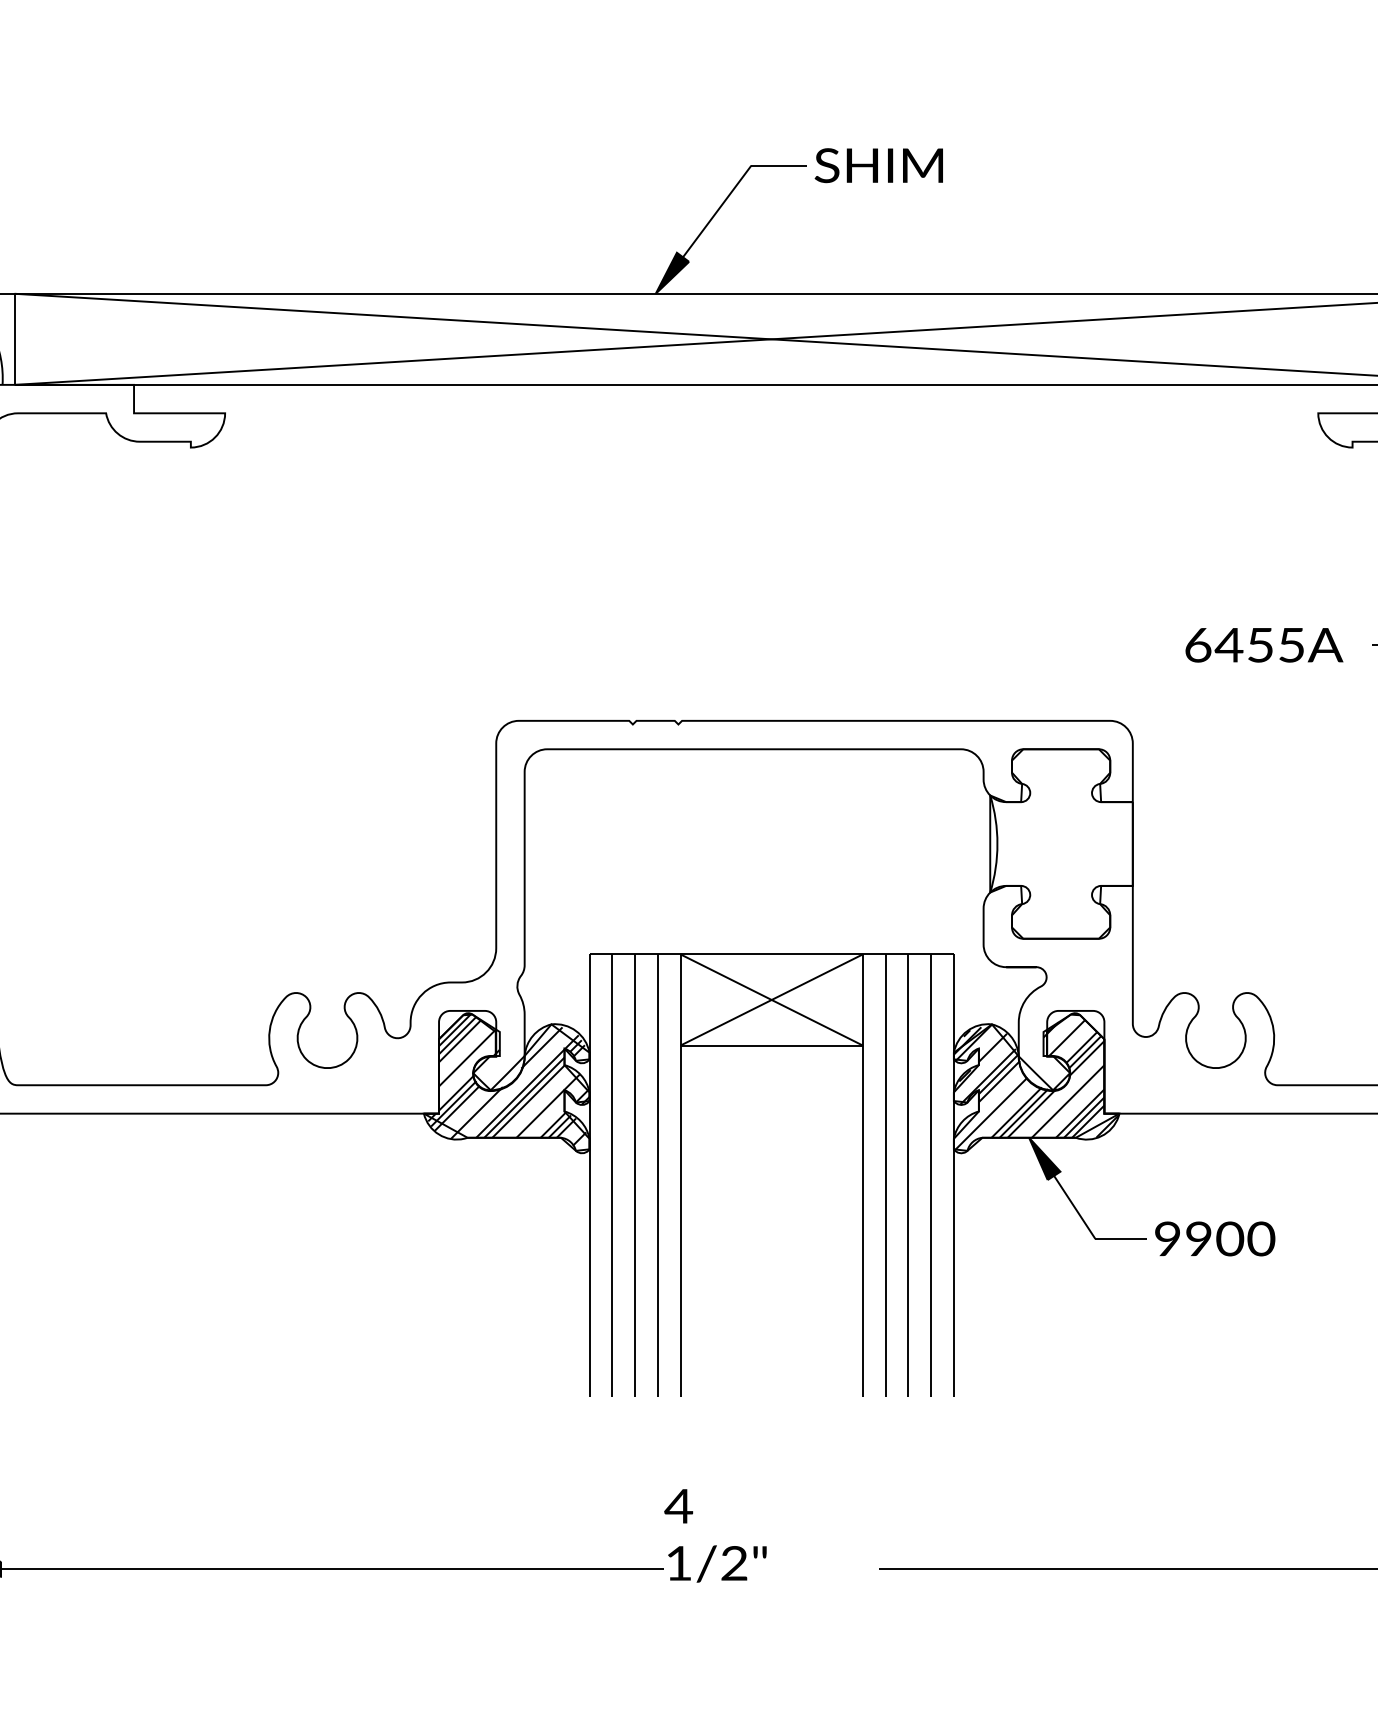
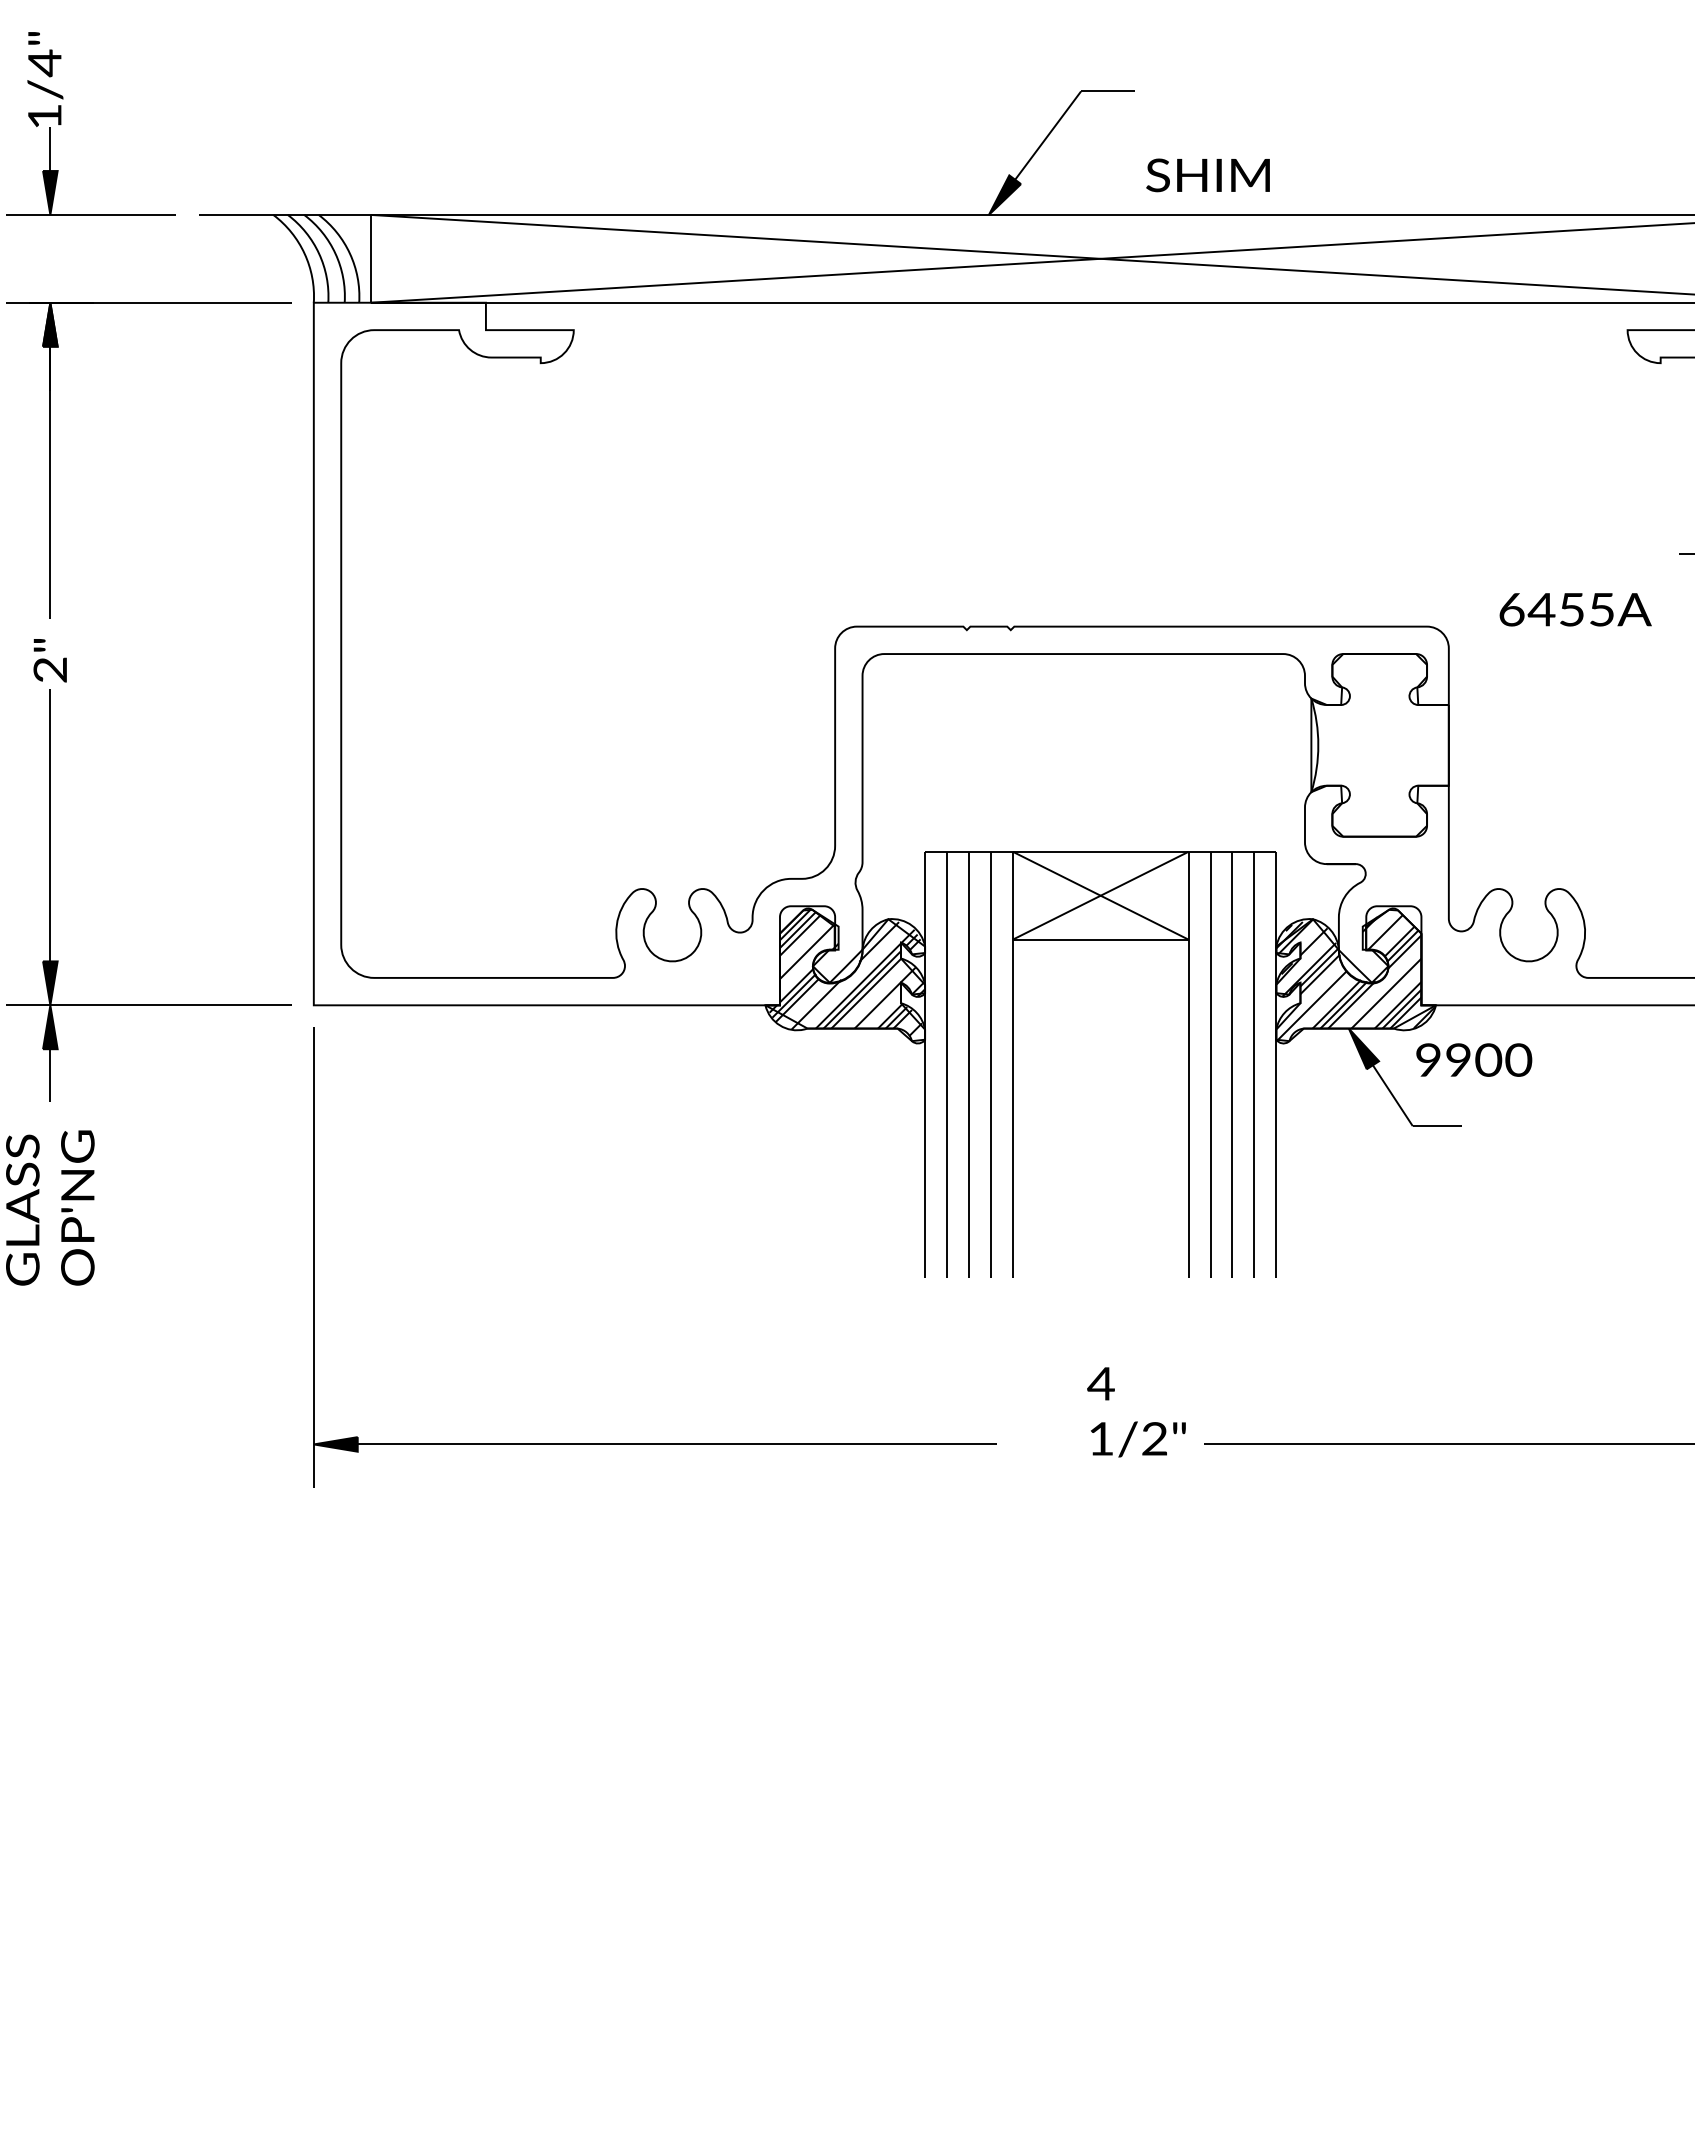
text: (878, 165) -> (1207, 175), moved
text: (1264, 644) -> (1575, 609), moved
text: (1215, 1238) -> (1474, 1059), moved
text: (715, 1536) -> (1136, 1412), moved

